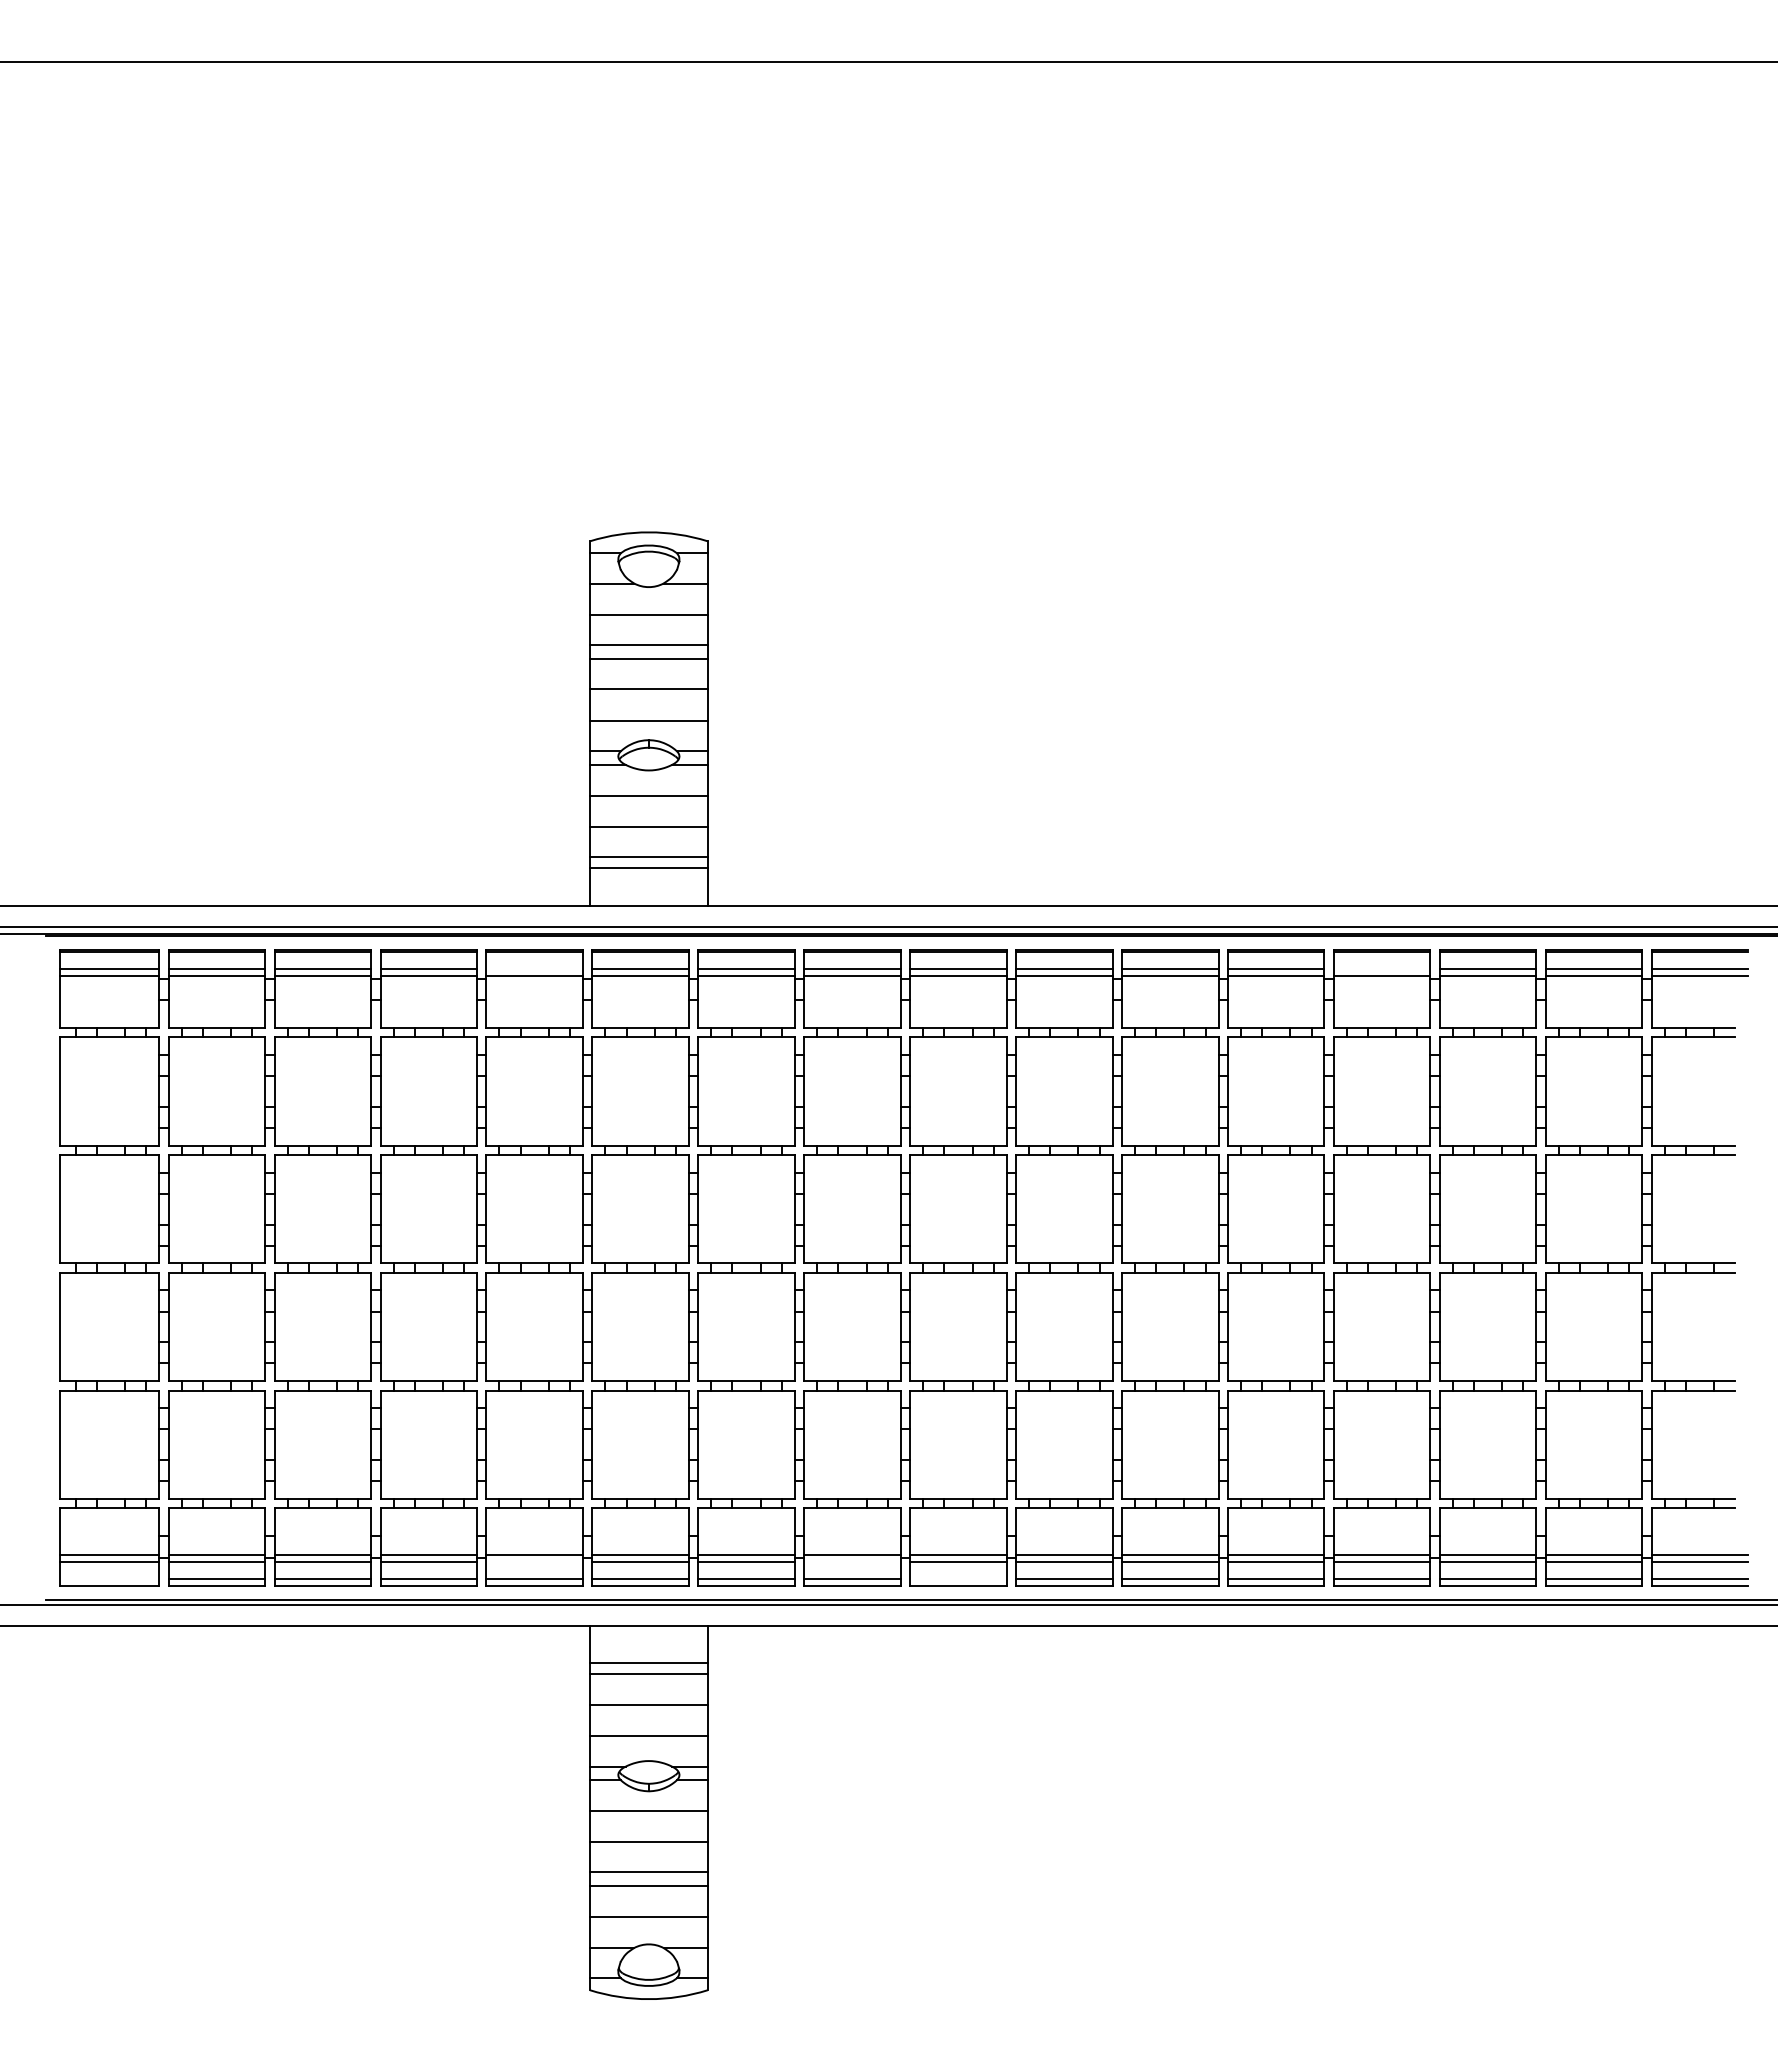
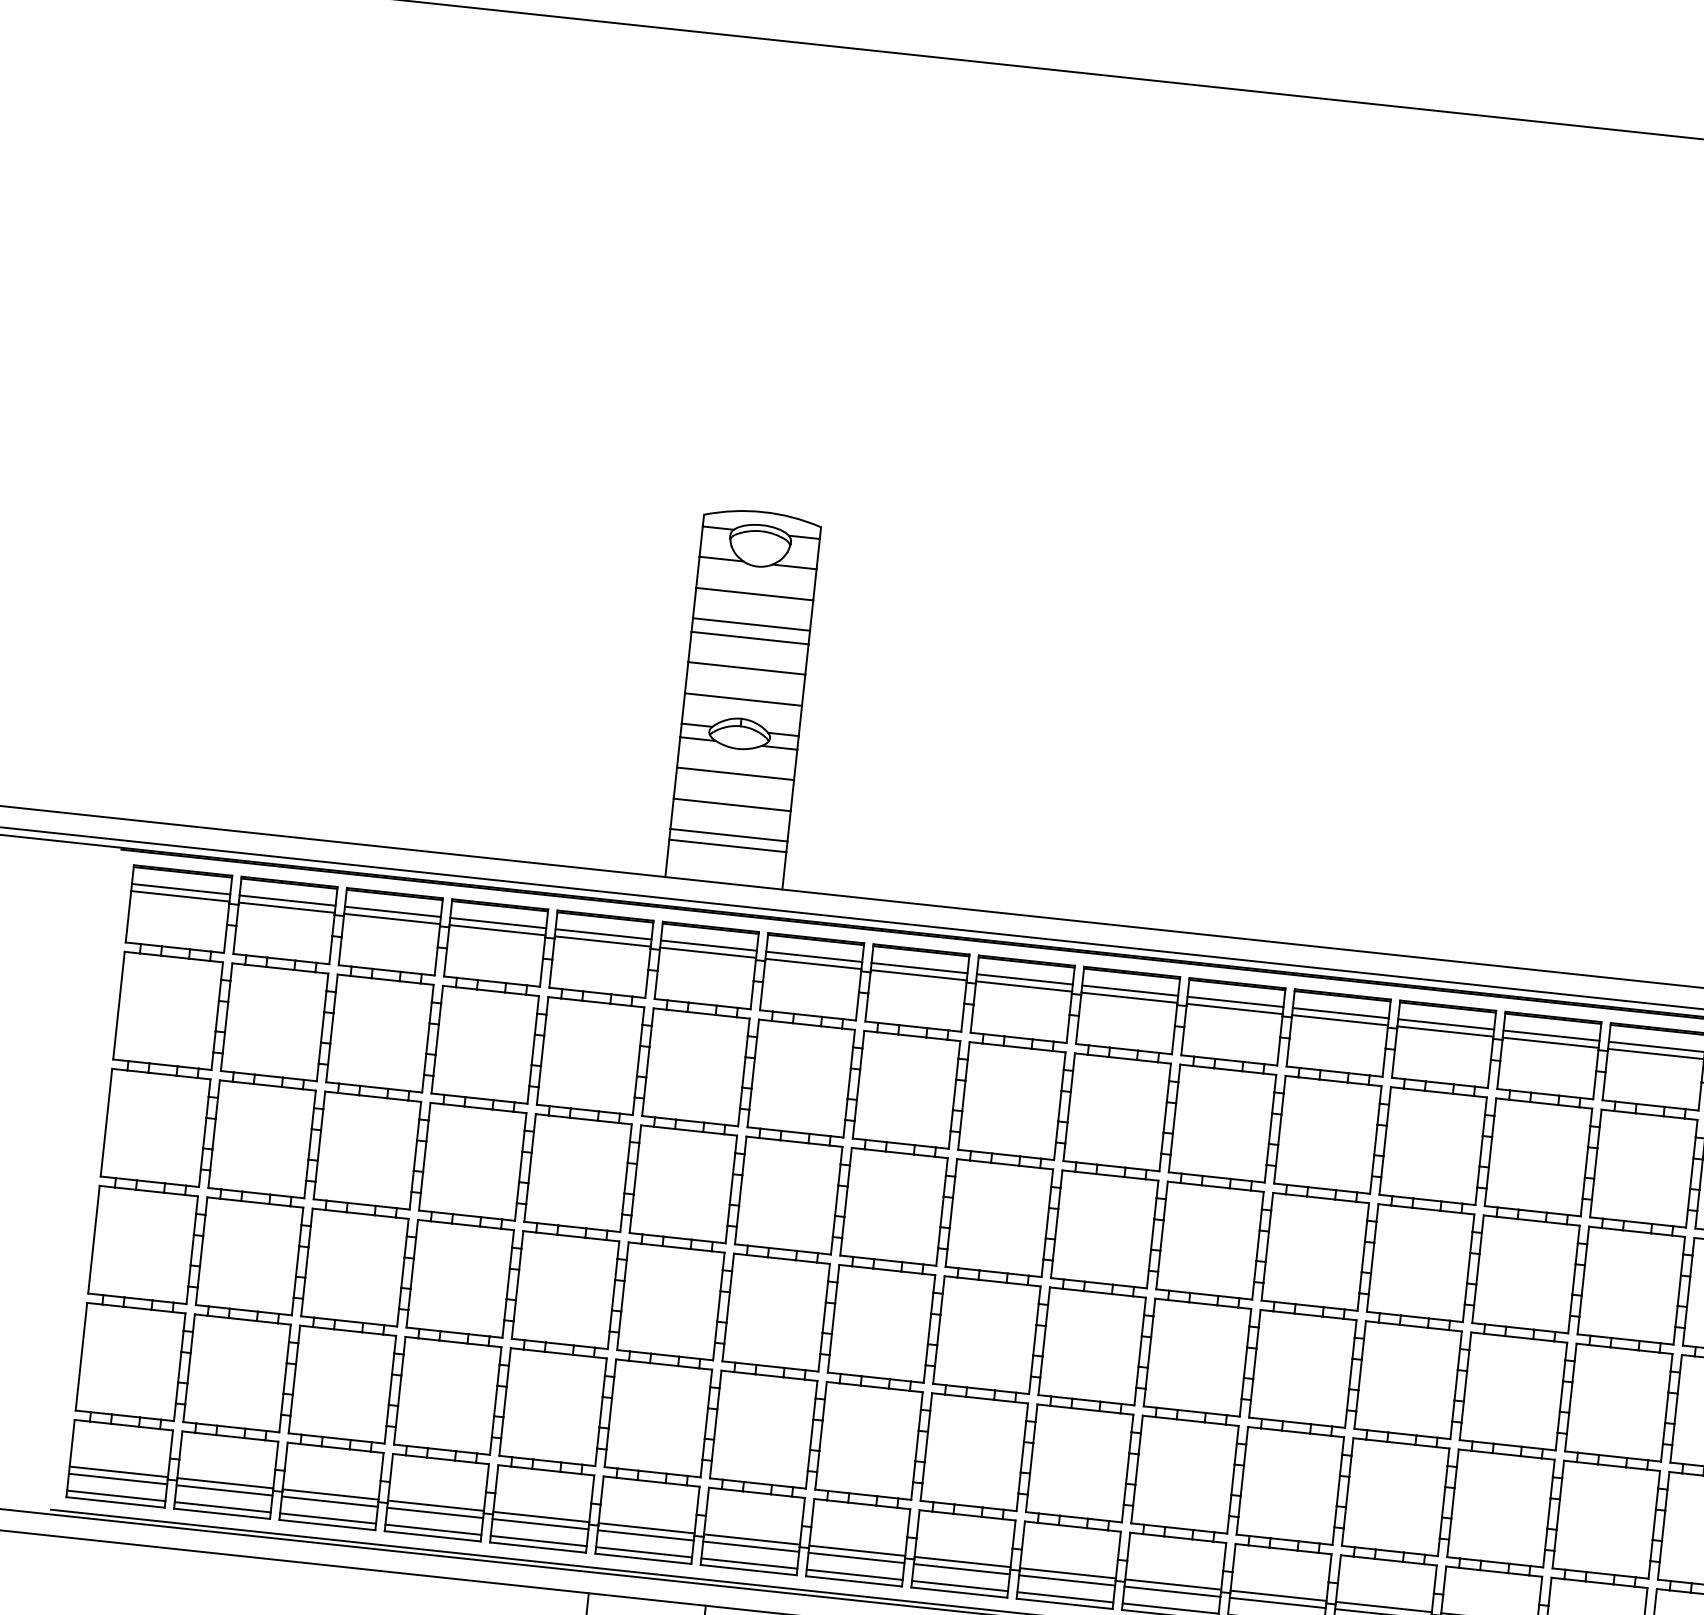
line: (534, 969) -> (603, 934), added
line: (1381, 969) -> (1445, 1024), added
line: (534, 1562) -> (540, 1524), added
line: (852, 1562) -> (856, 1558), added
line: (109, 1579) -> (115, 1496), added
line: (958, 1579) -> (960, 1586), added

